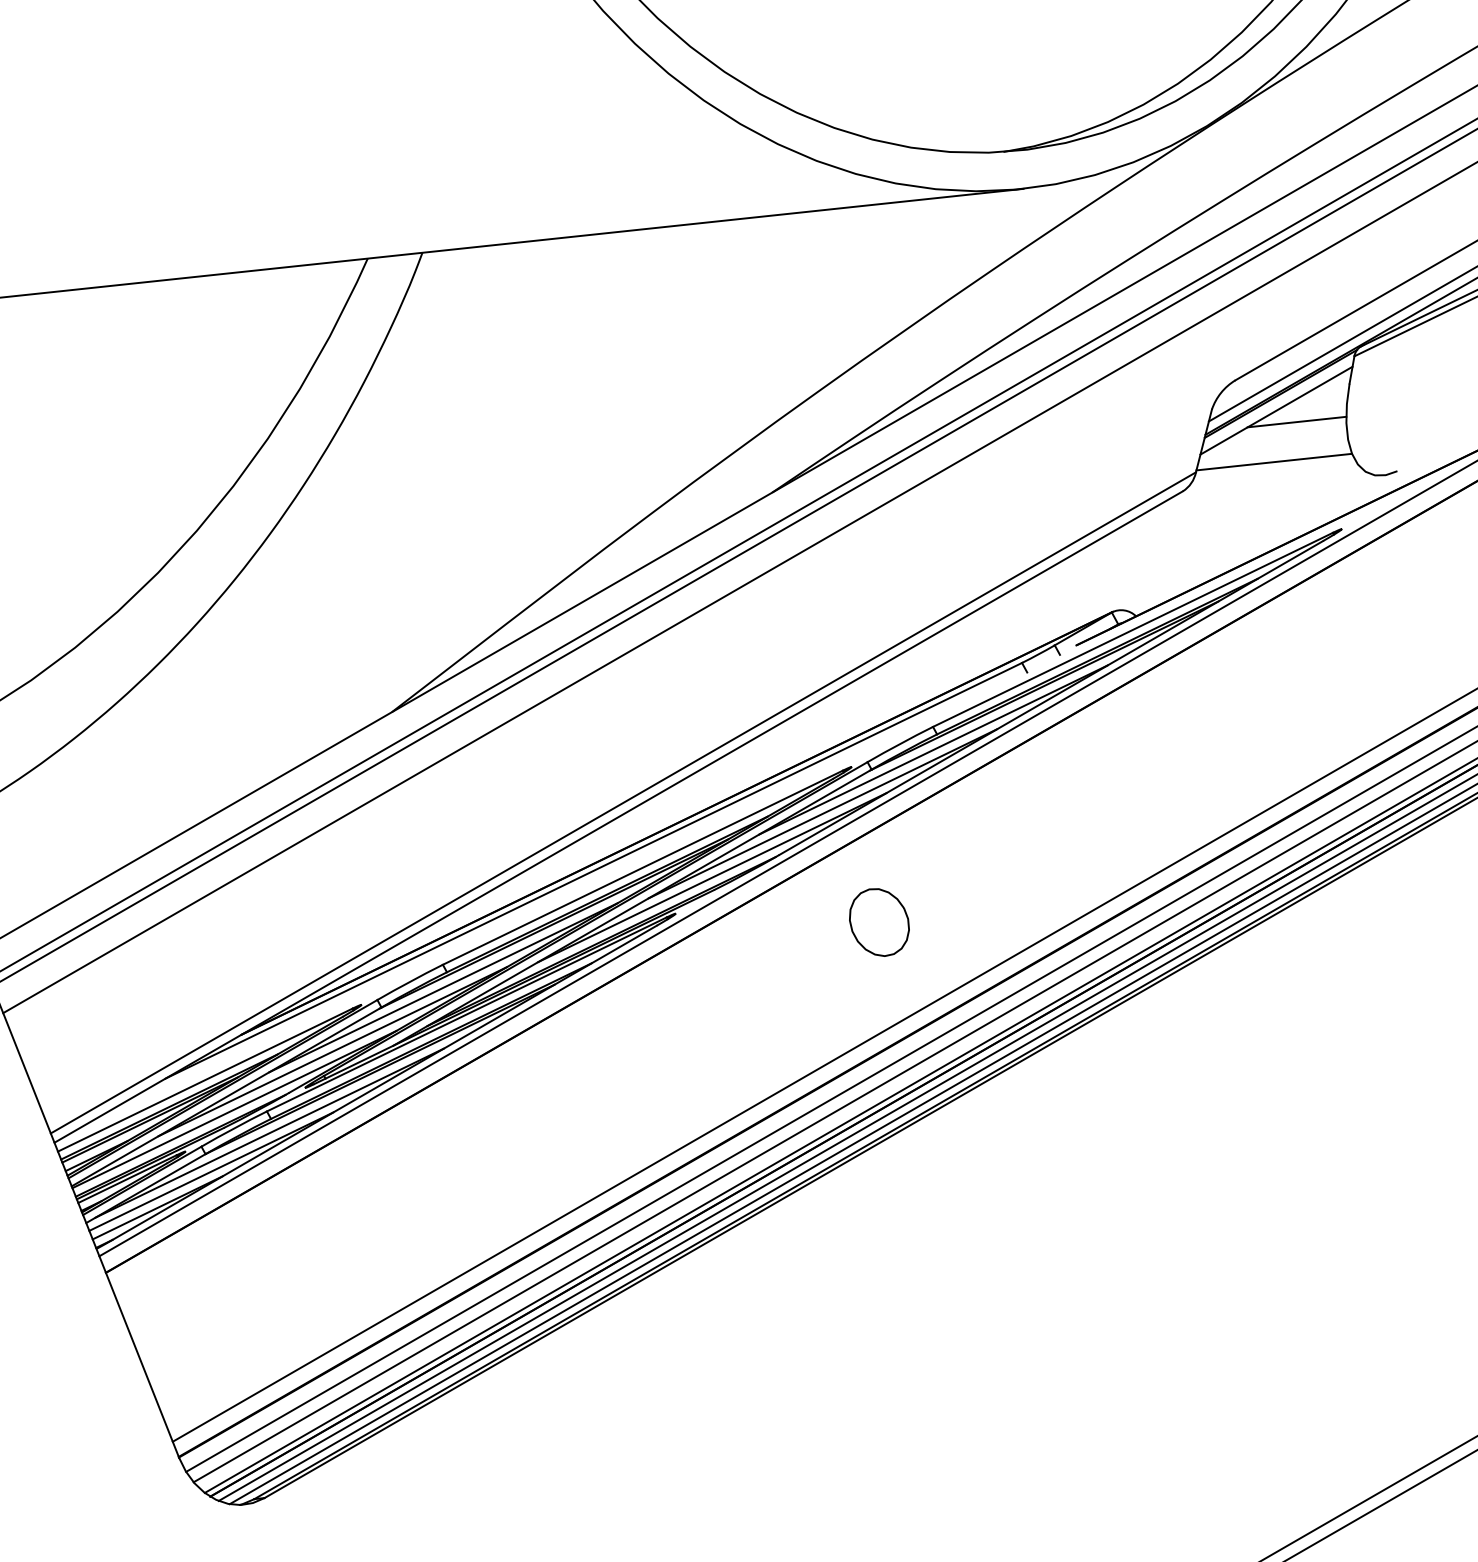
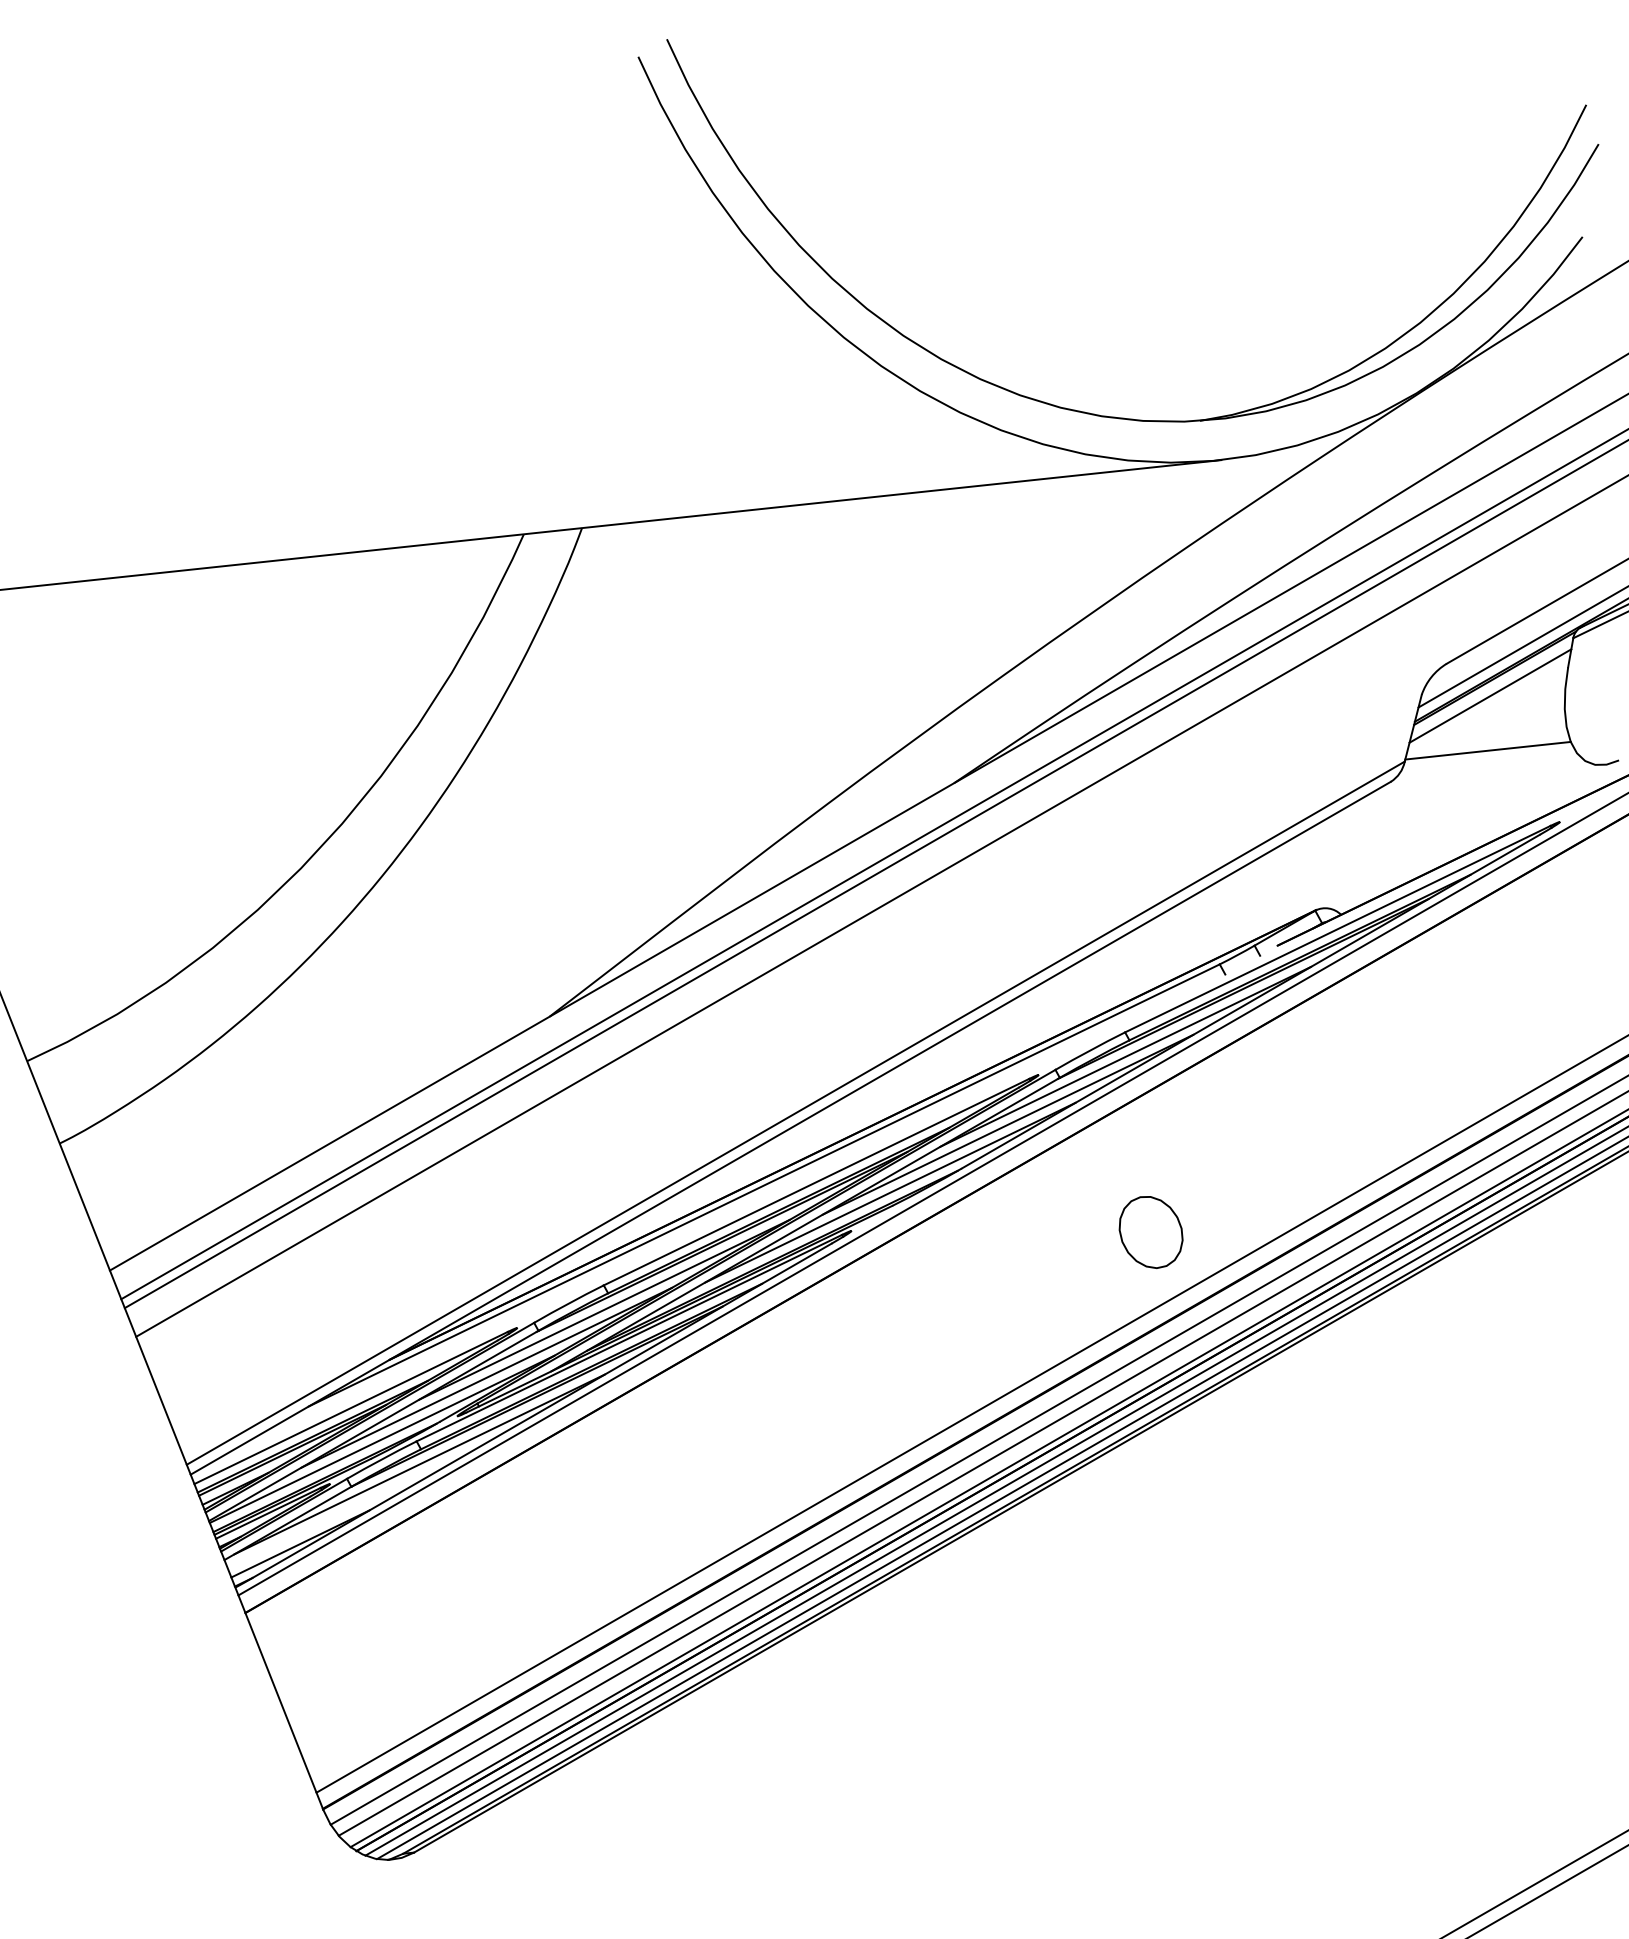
line: (1296, 421) -> (1511, 707), removed
part: (878, 922) -> (1150, 1232), moved
line: (211, 1171) -> (357, 1505), removed

